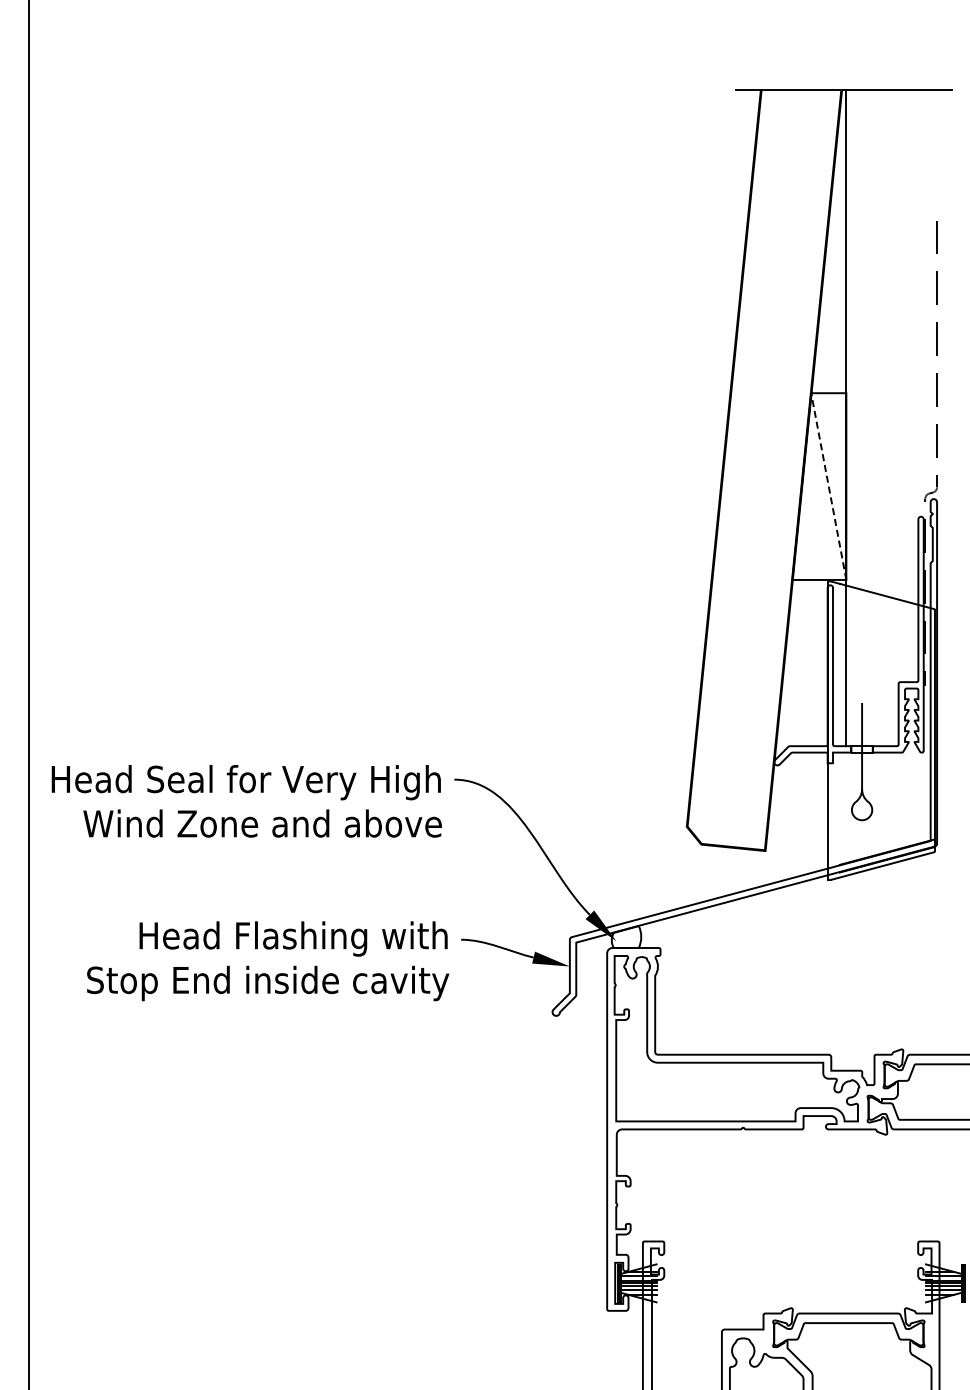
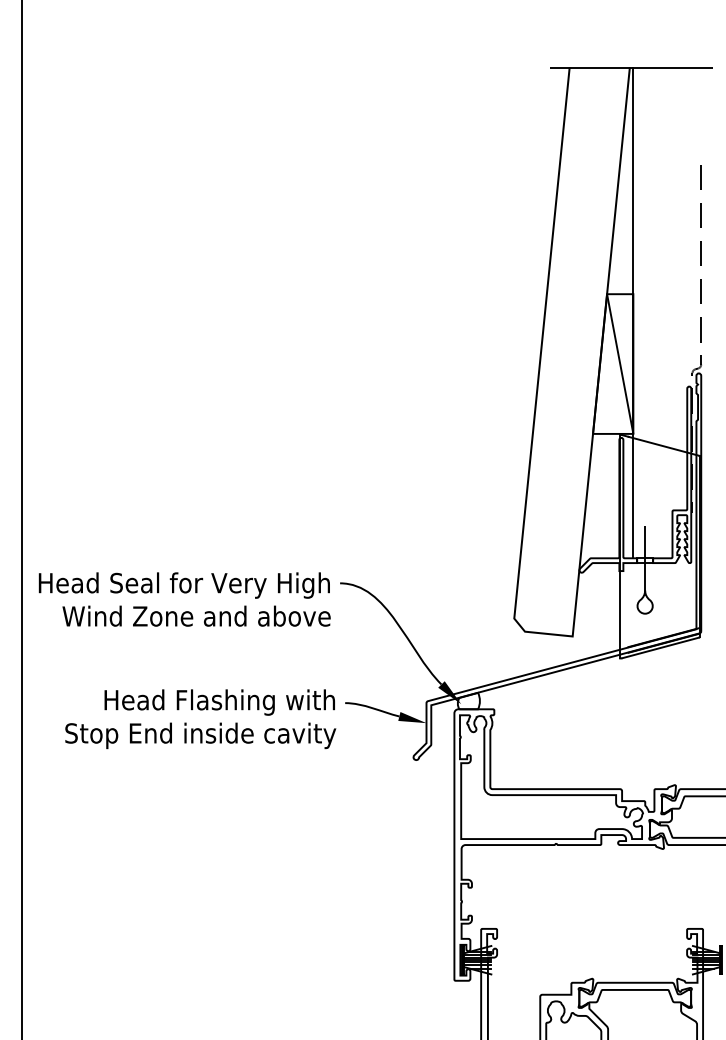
line: (828, 486) -> (620, 364), dashed -> solid

